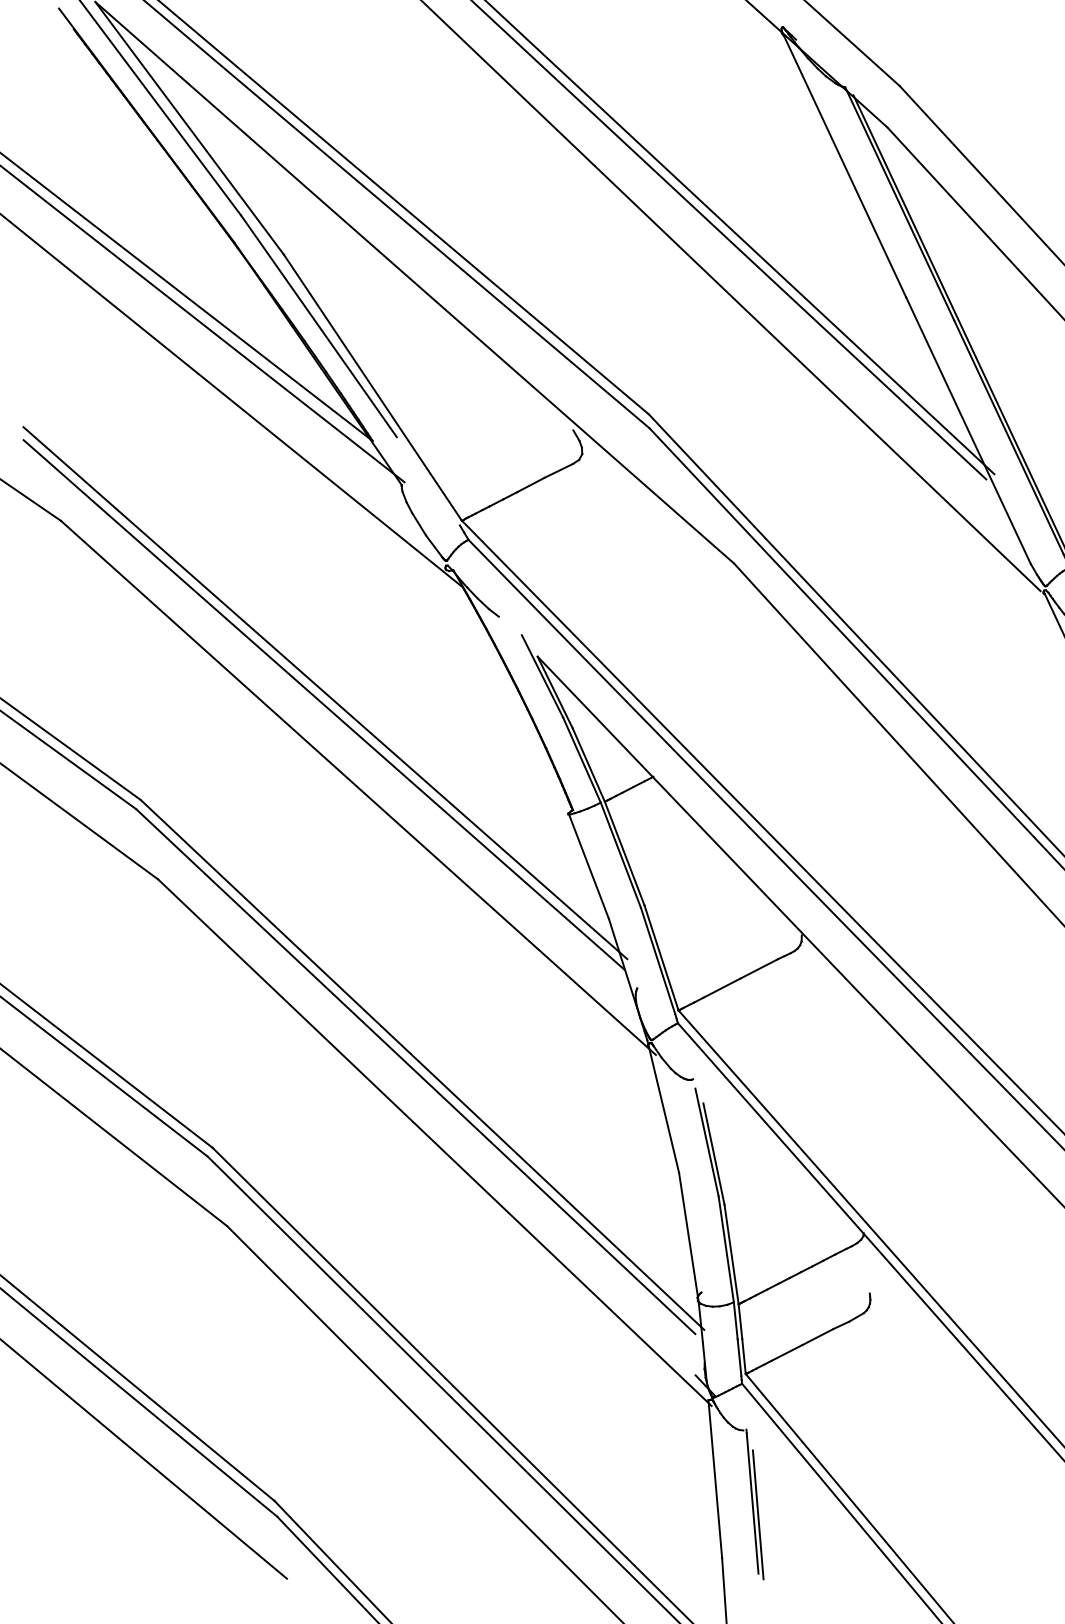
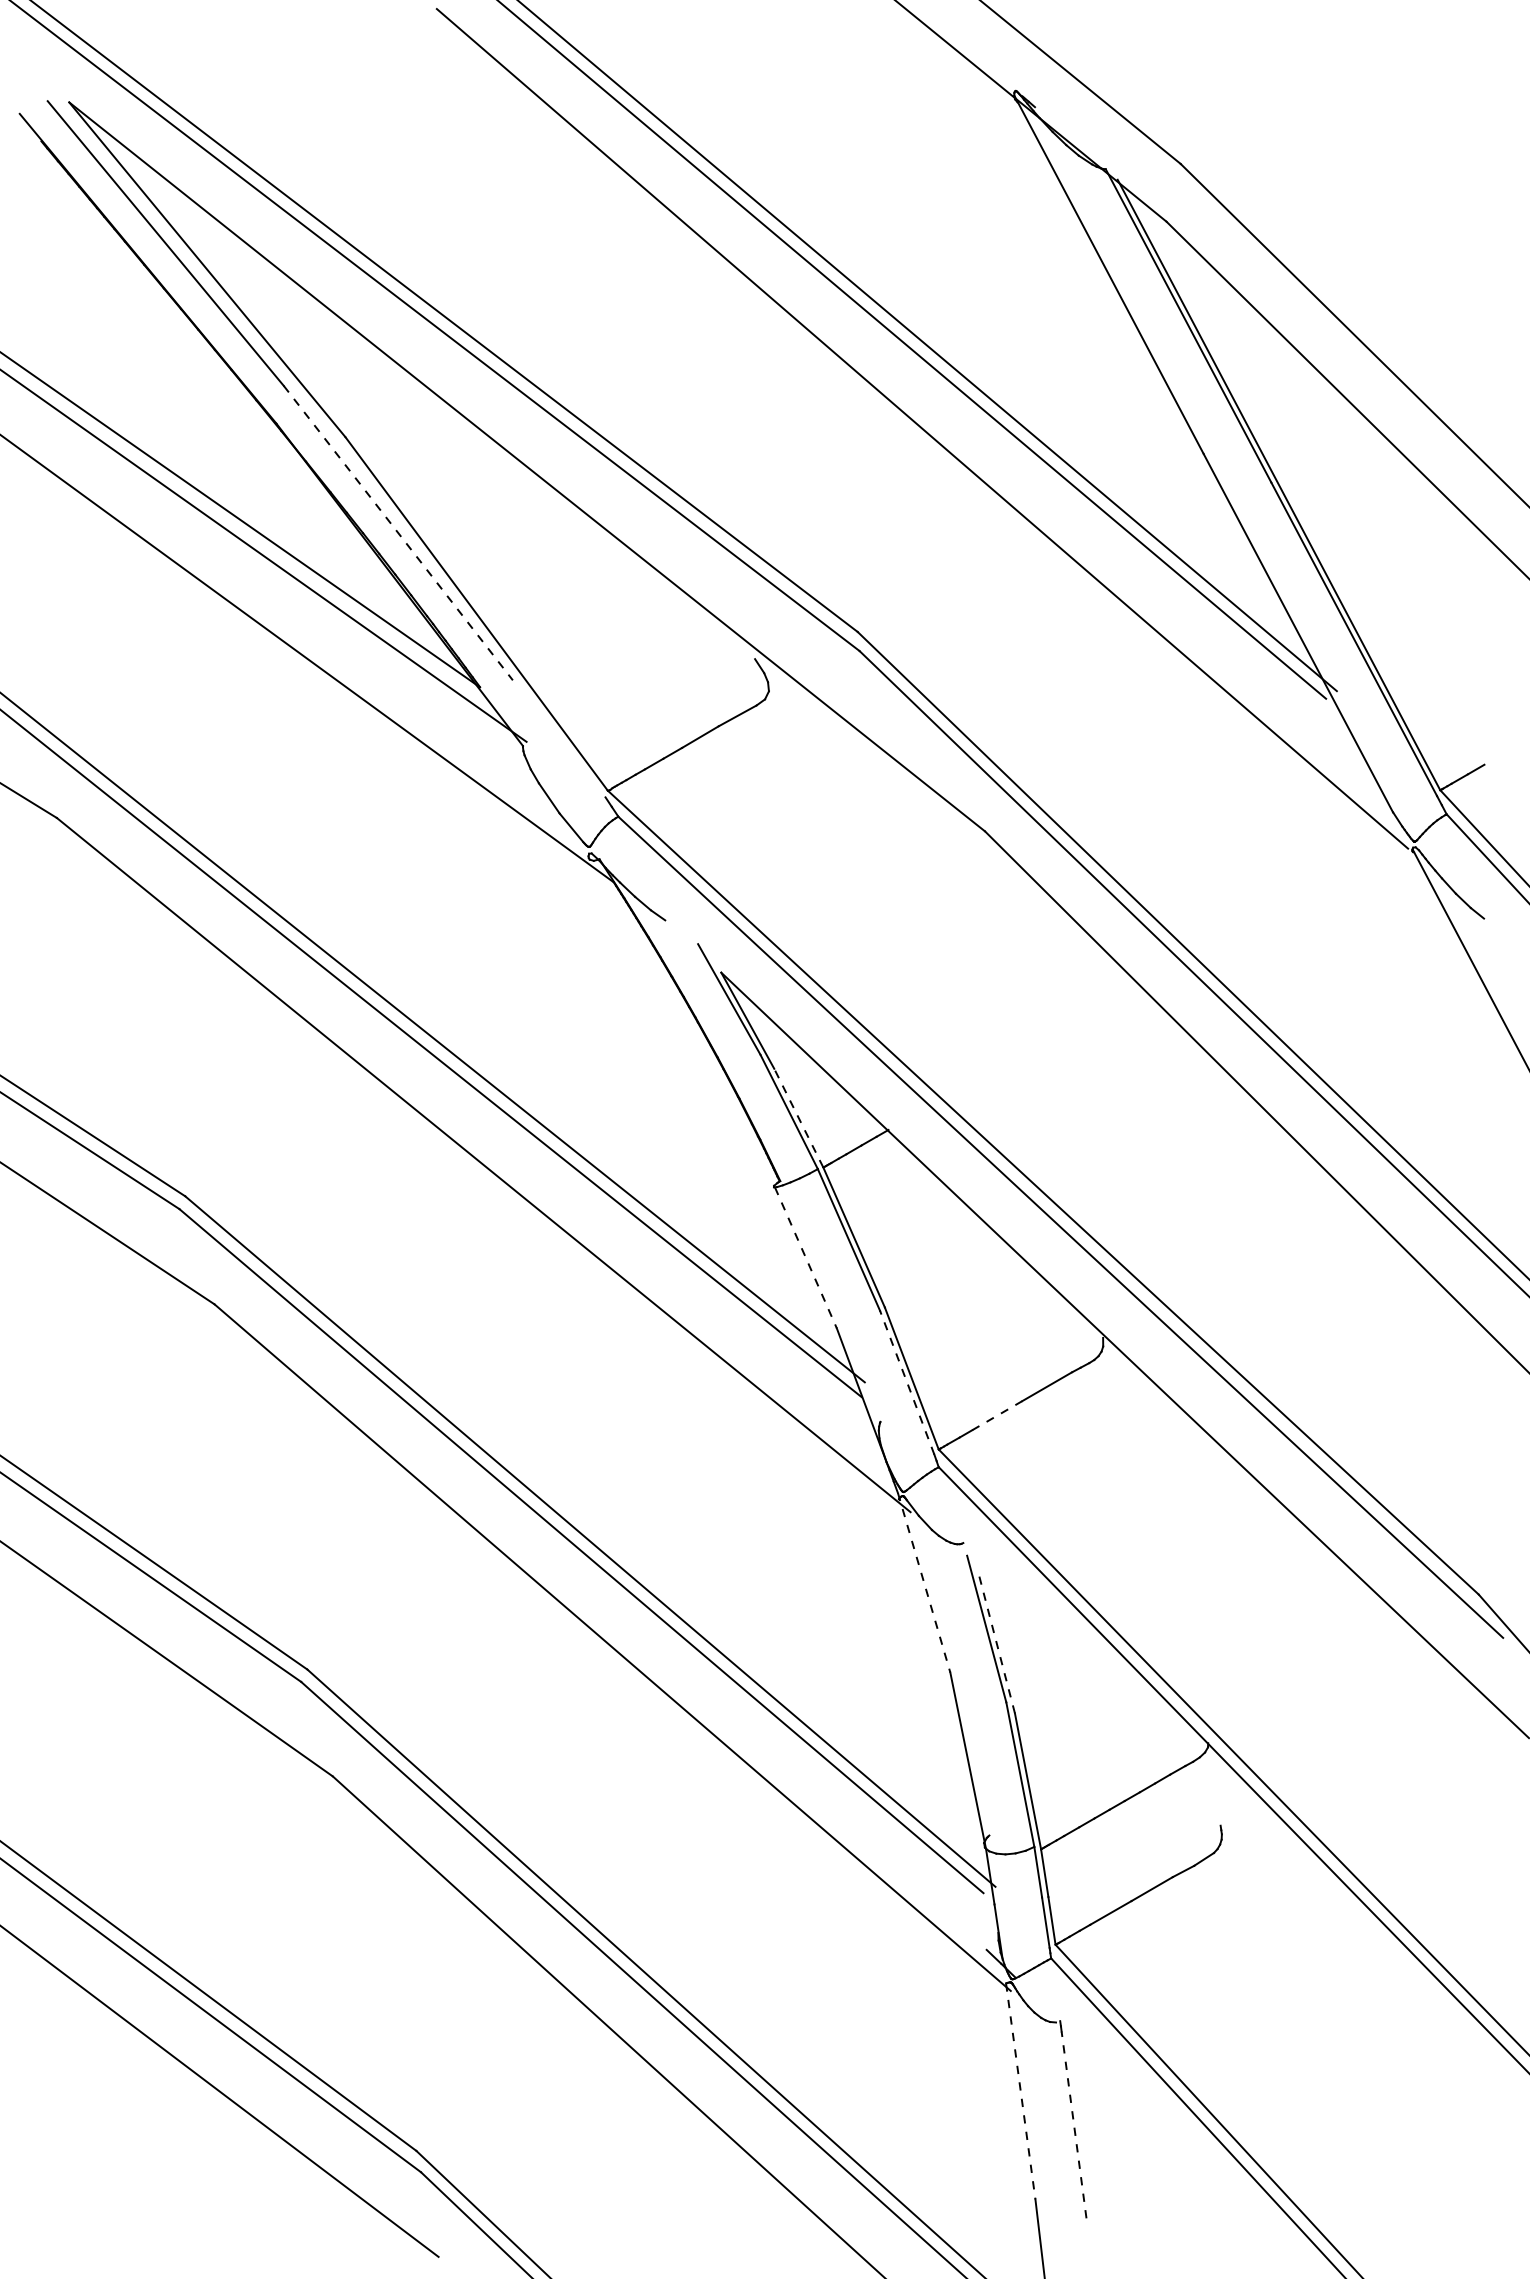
line: (319, 326) -> (398, 533), solid -> dashed
line: (588, 764) -> (798, 1117), solid -> dashed
line: (588, 866) -> (805, 1257), solid -> dashed
line: (658, 960) -> (907, 1382), solid -> dashed
line: (722, 987) -> (997, 1415), solid -> dashed
line: (663, 1106) -> (924, 1582), solid -> dashed
line: (713, 1154) -> (996, 1644), solid -> dashed
line: (715, 1479) -> (1020, 2091), solid -> dashed
line: (752, 1505) -> (1073, 2124), solid -> dashed
line: (757, 1514) -> (1081, 2137), removed

